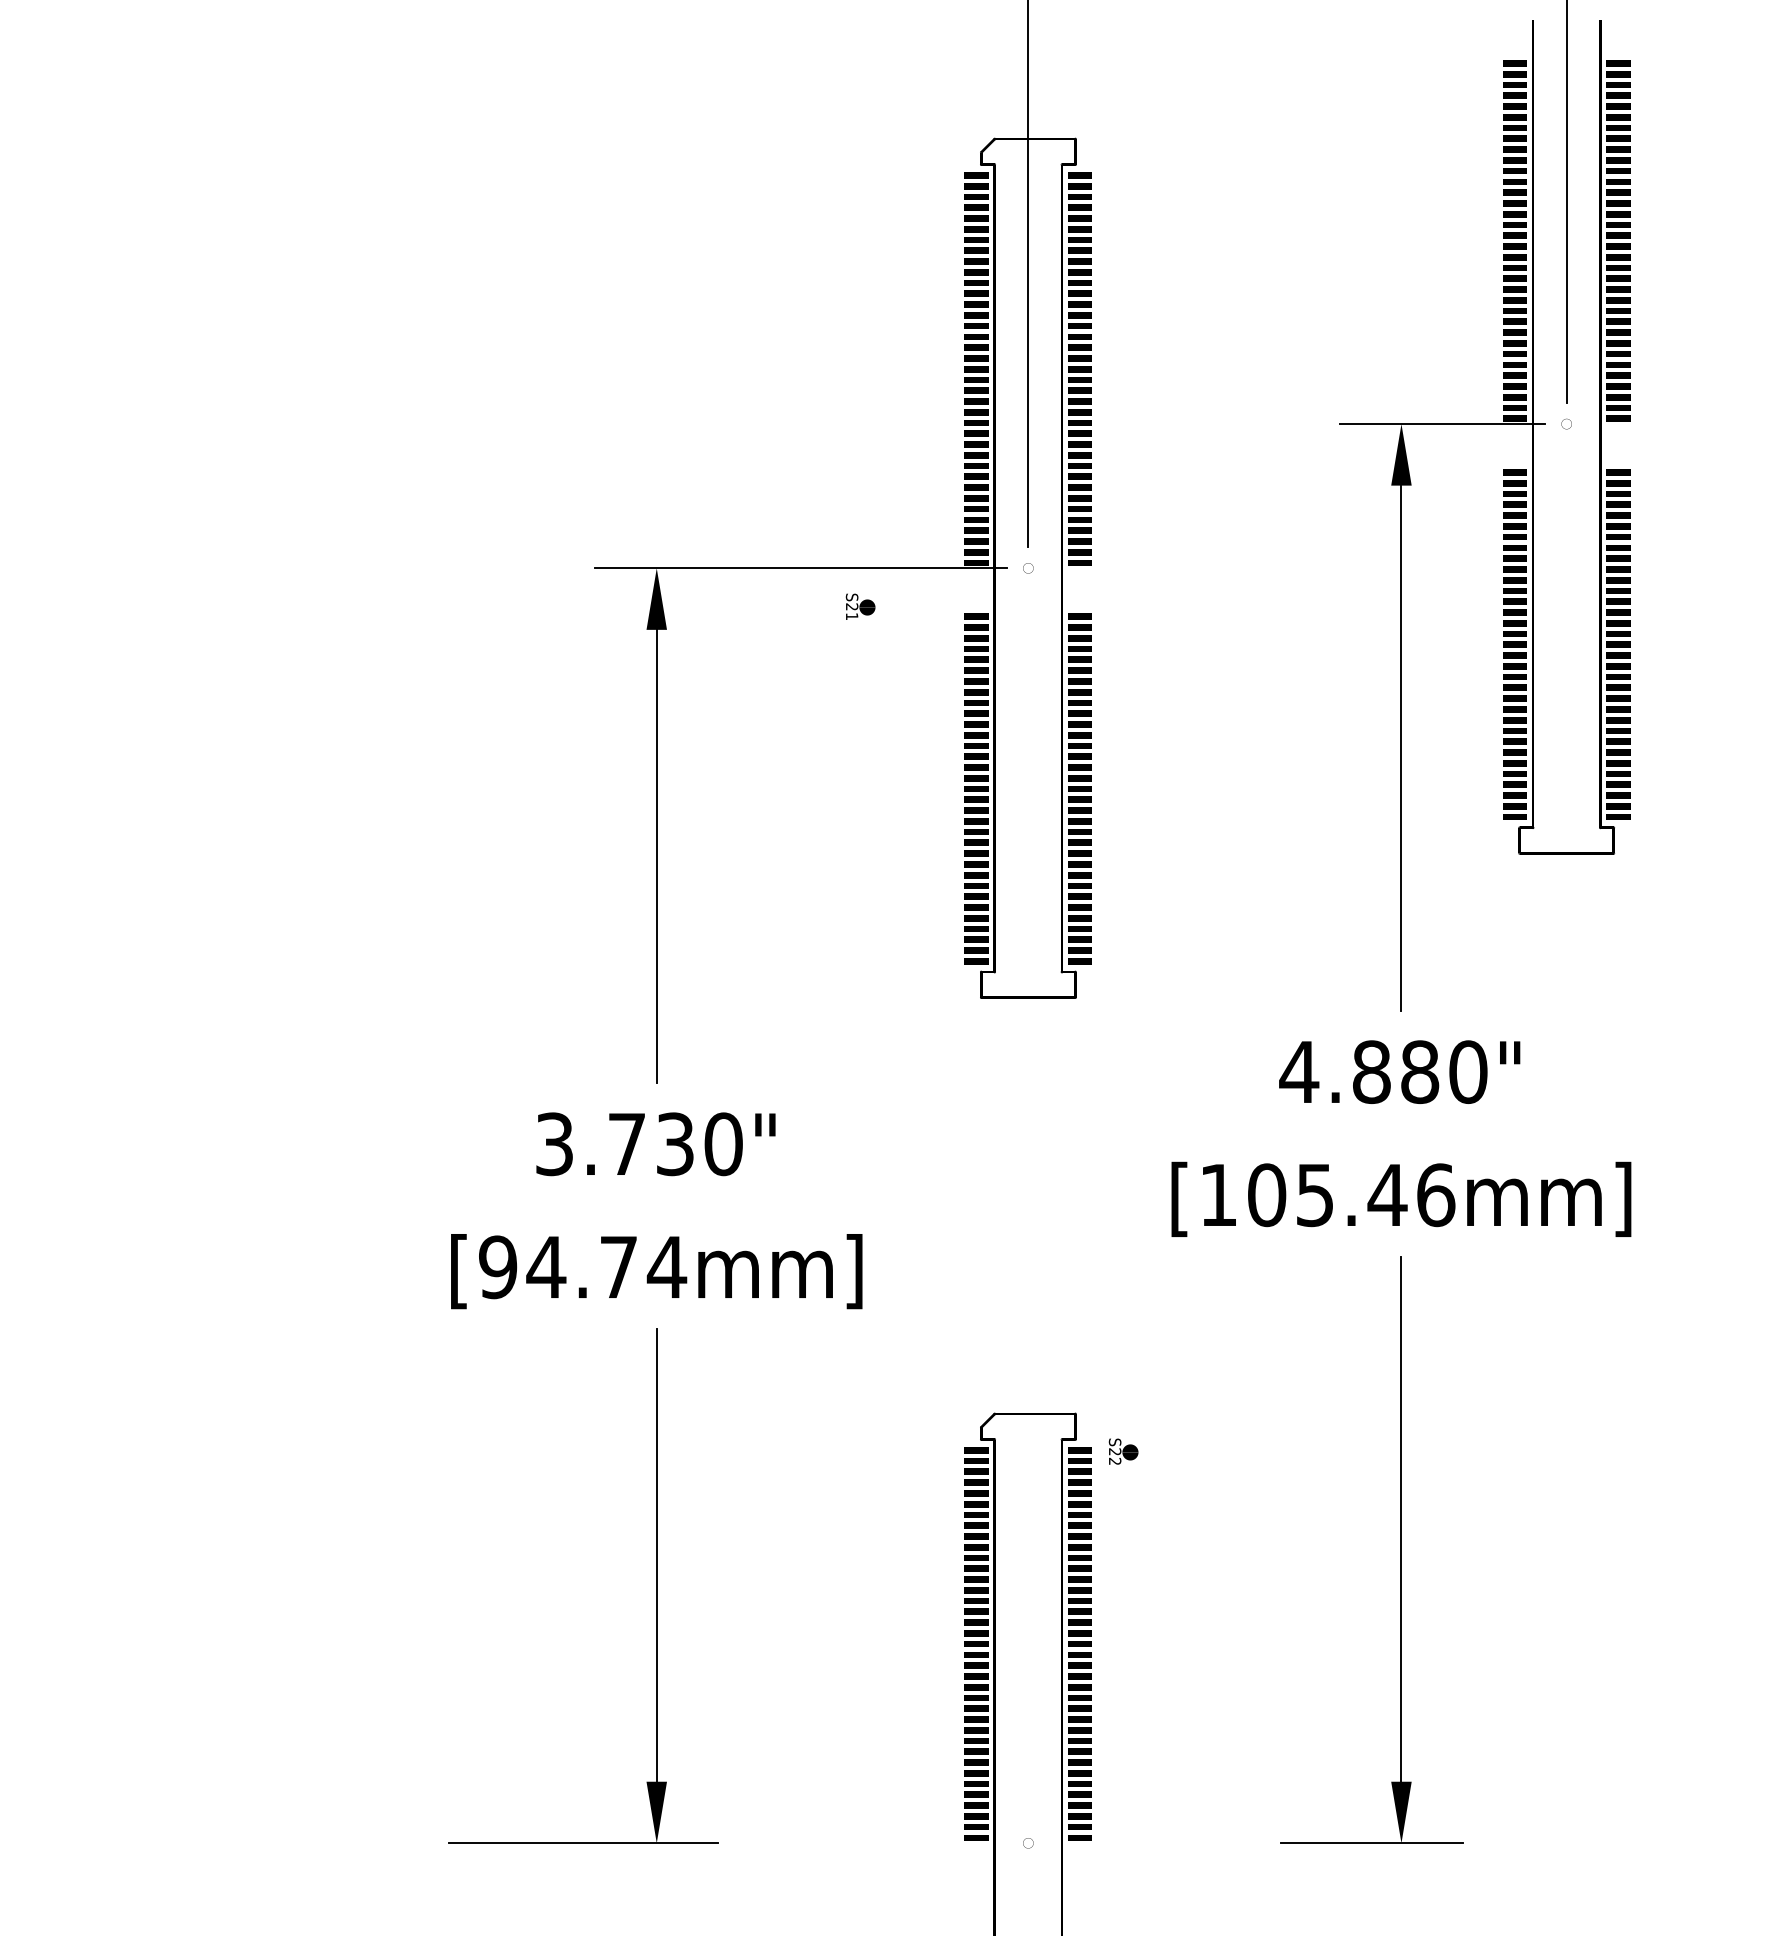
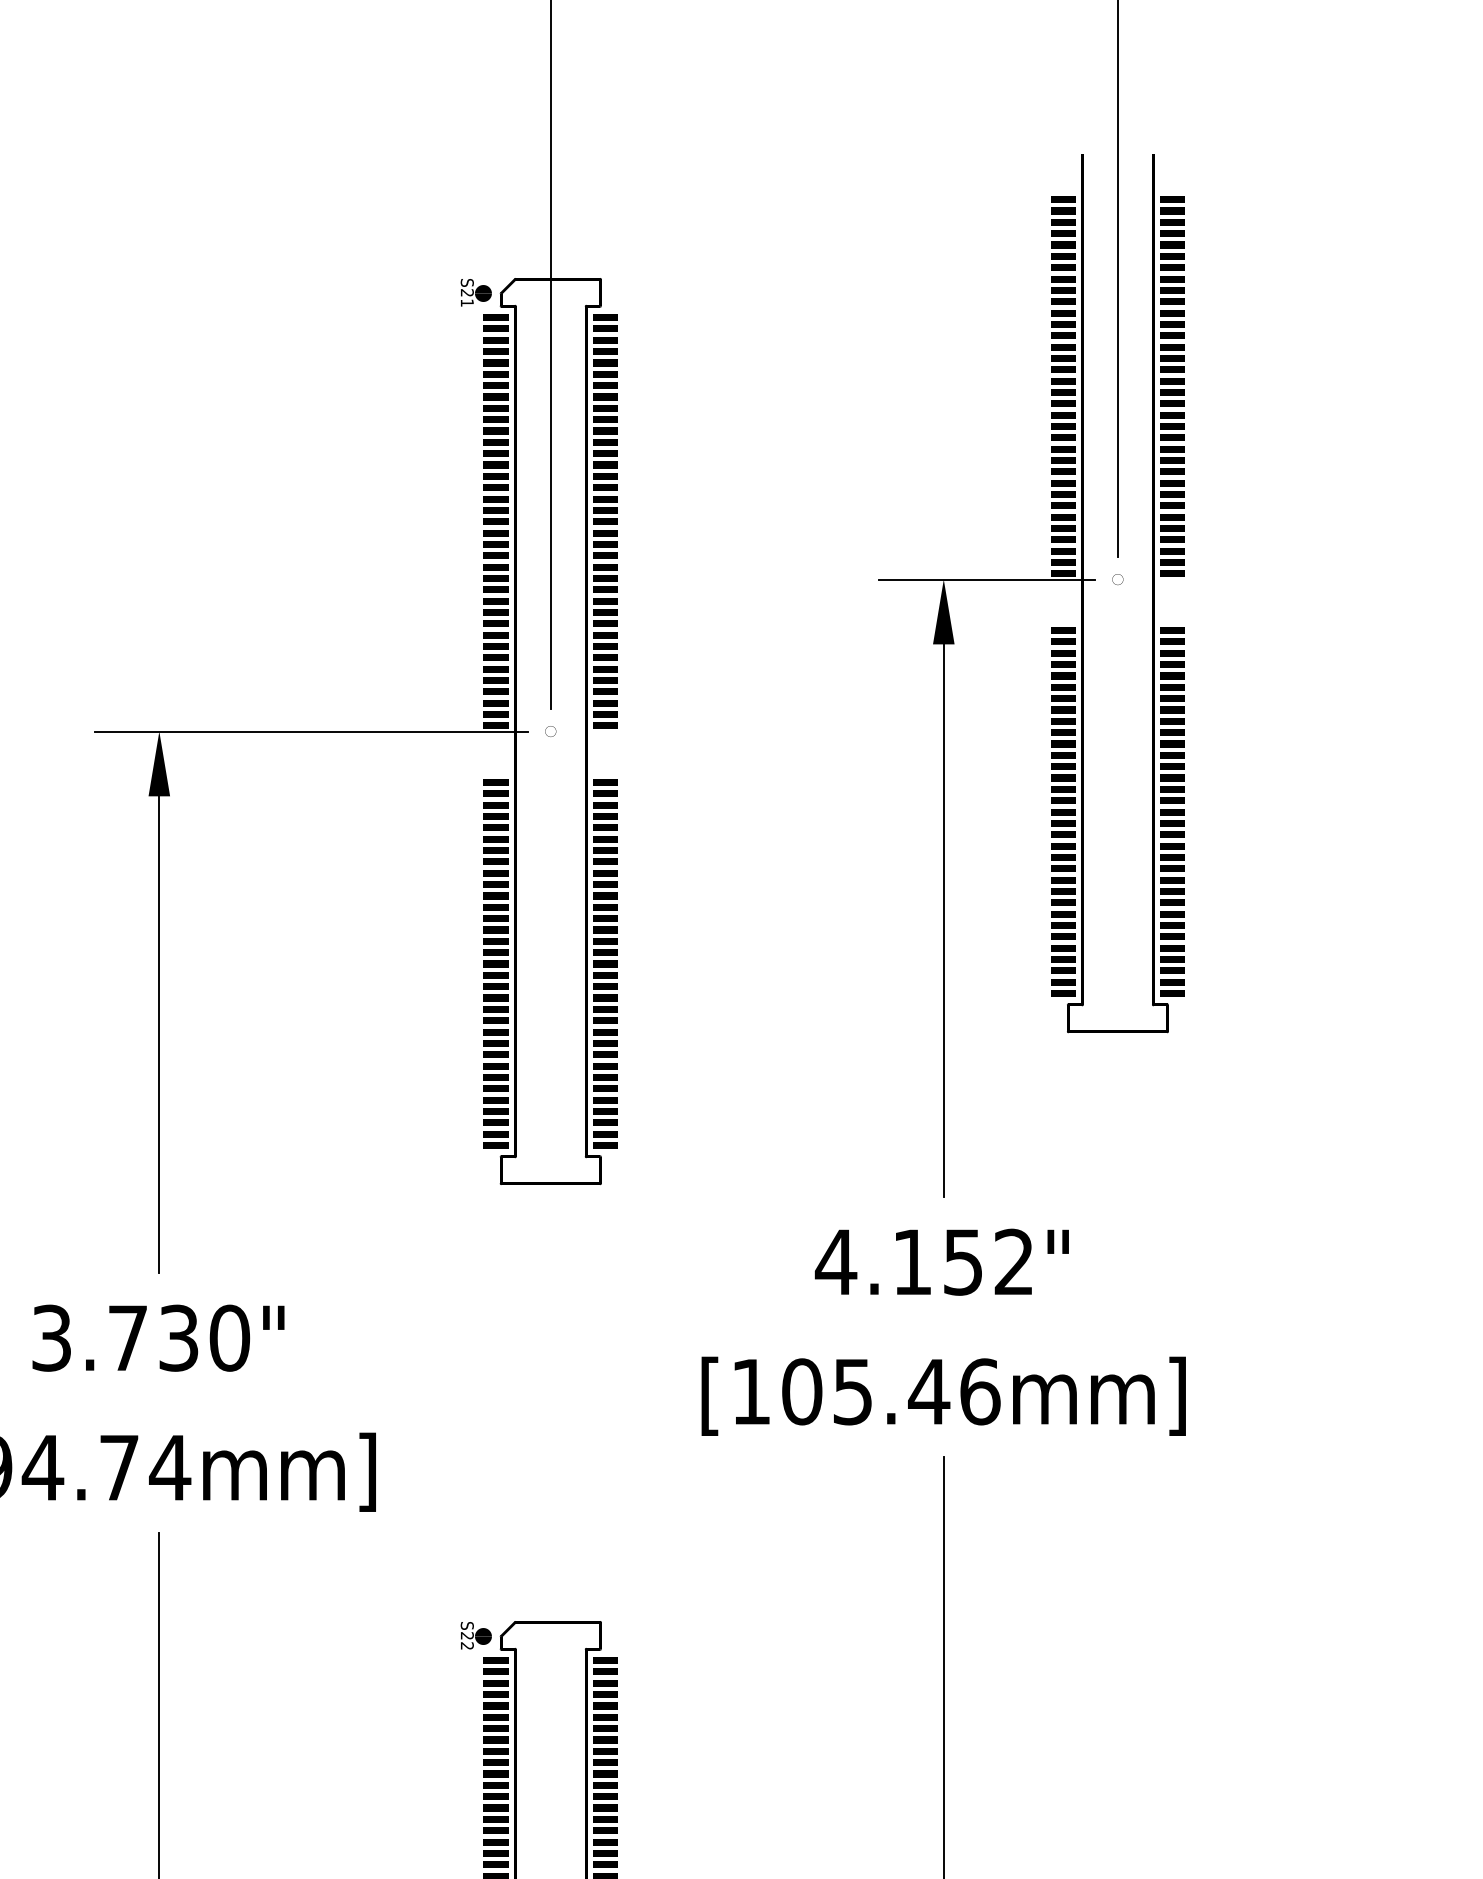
text: (860, 606) -> (476, 292), moved
text: (1420, 1072) -> (963, 1262), 4.880" -> 4.152"
text: (1123, 1451) -> (476, 1635), moved

